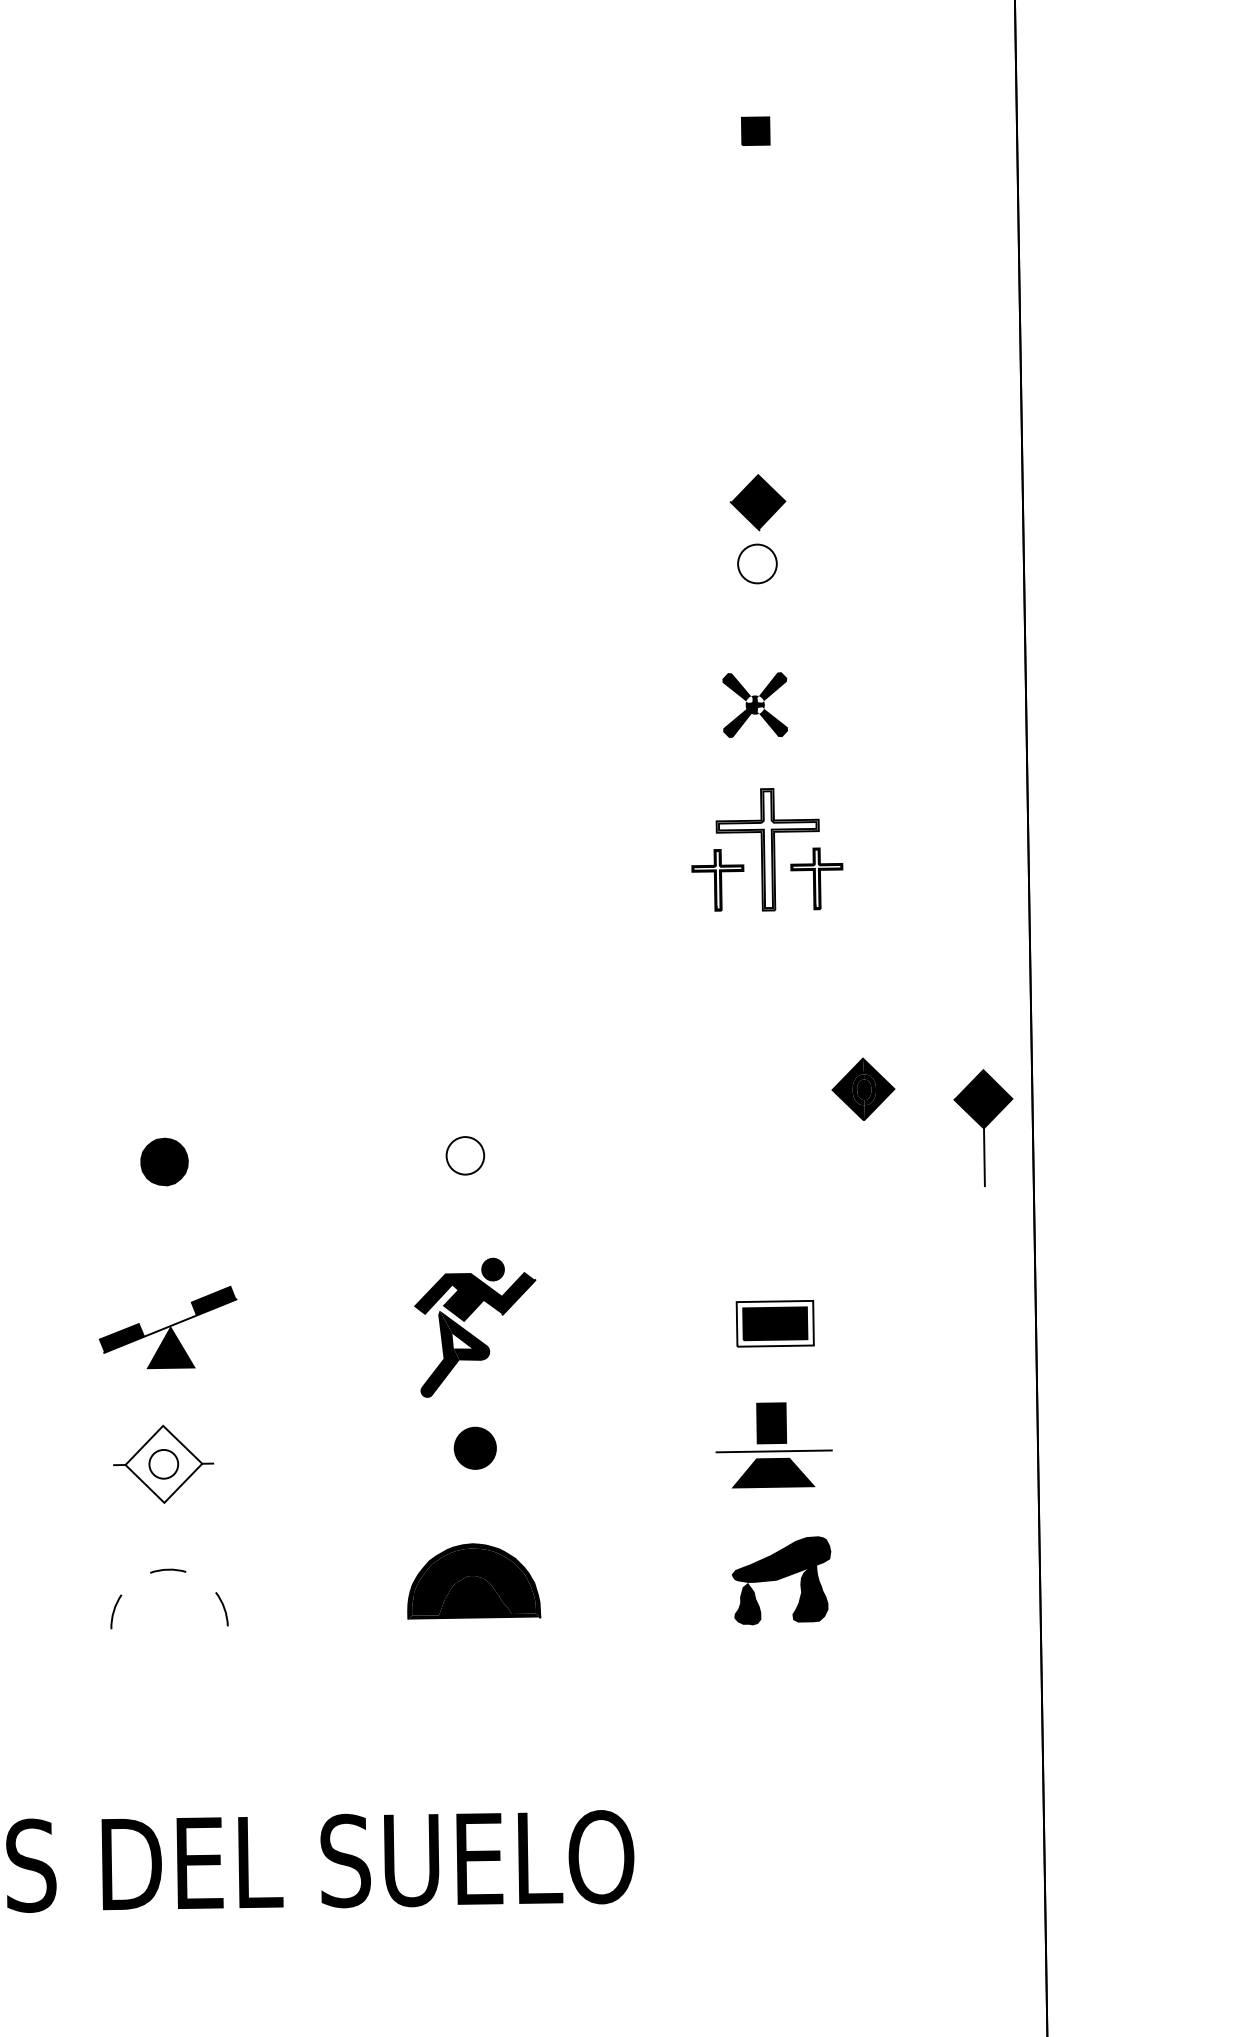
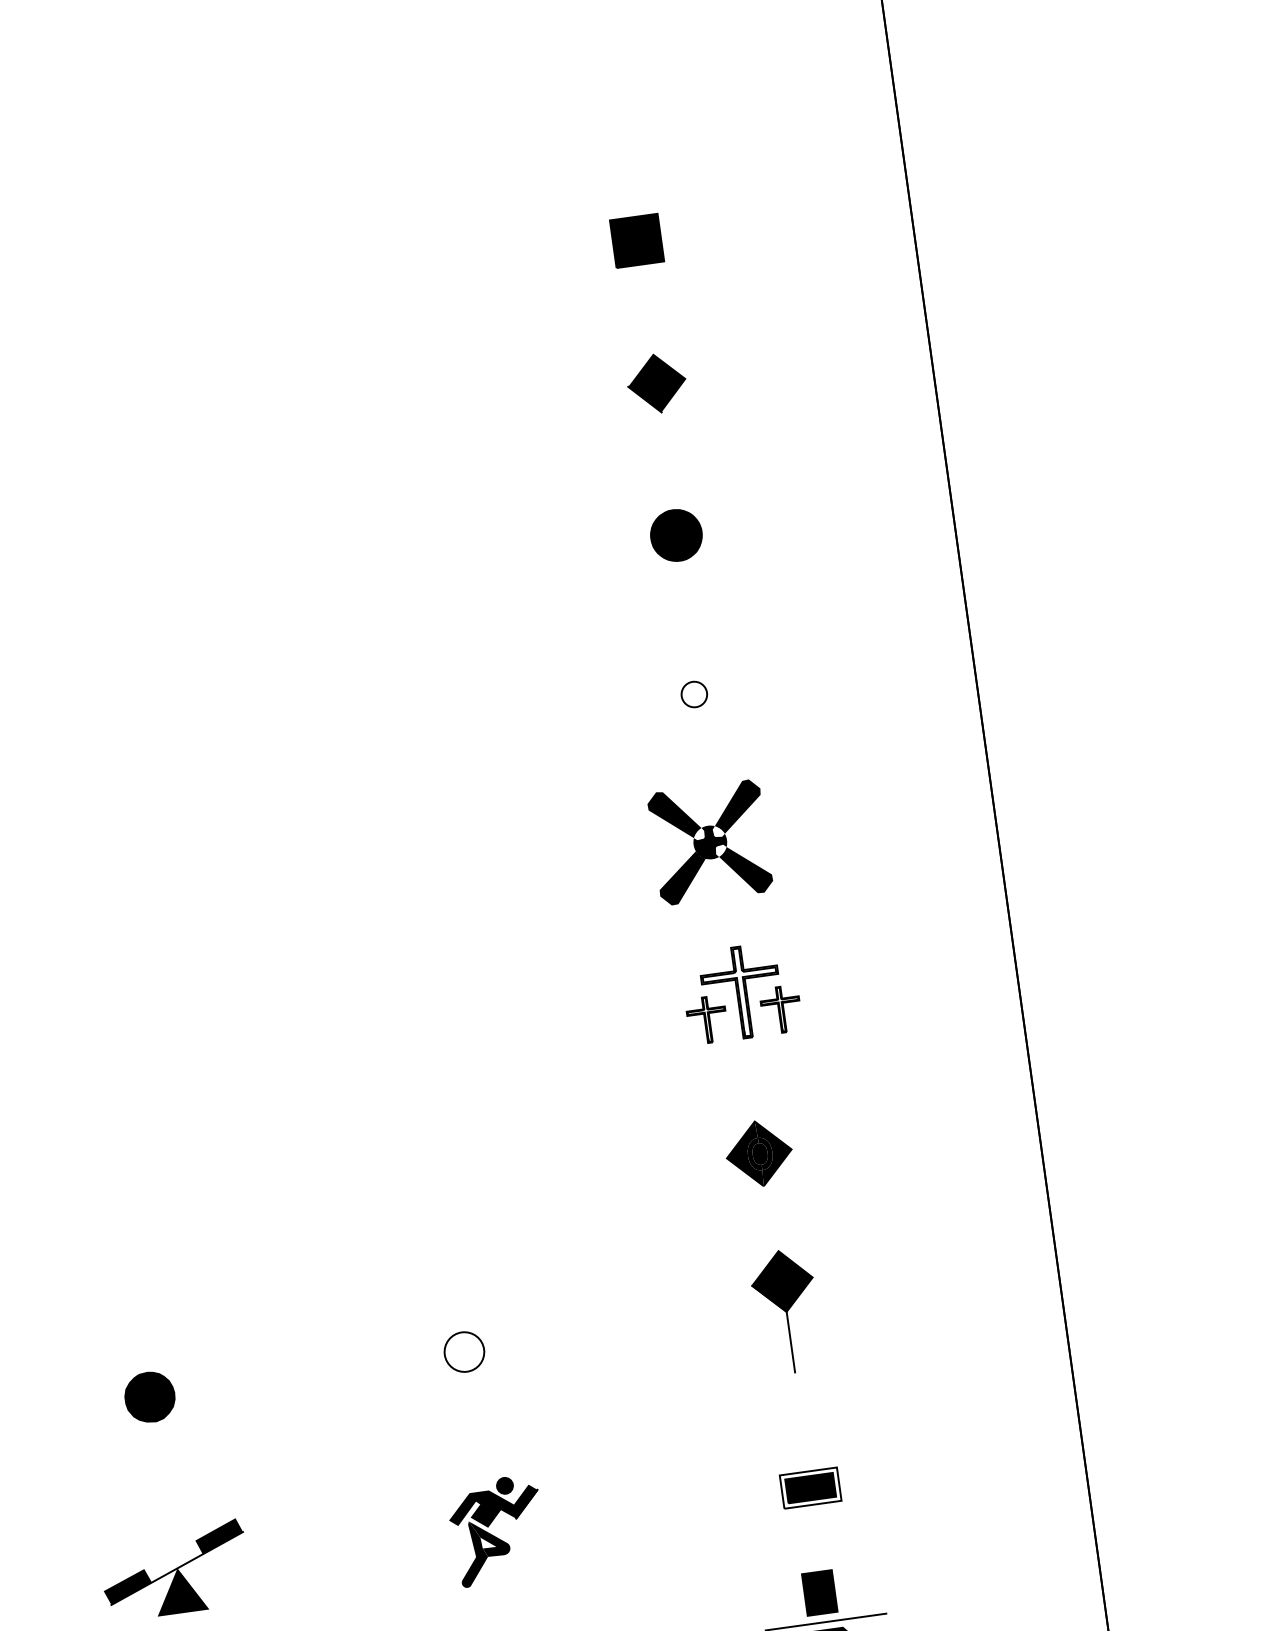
part: (755, 131) -> (636, 241), size x1.67
fill: (758, 412) -> (675, 535), added
part: (757, 502) -> (656, 383), moved
part: (757, 564) -> (694, 694), size x0.62
part: (754, 704) -> (709, 841), size x1.67
part: (766, 849) -> (740, 992), size x0.71
part: (863, 1088) -> (759, 1152), moved
part: (983, 1127) -> (786, 1311), moved
part: (774, 1323) -> (809, 1487), size x0.71
part: (475, 1327) -> (497, 1530), size x0.71

